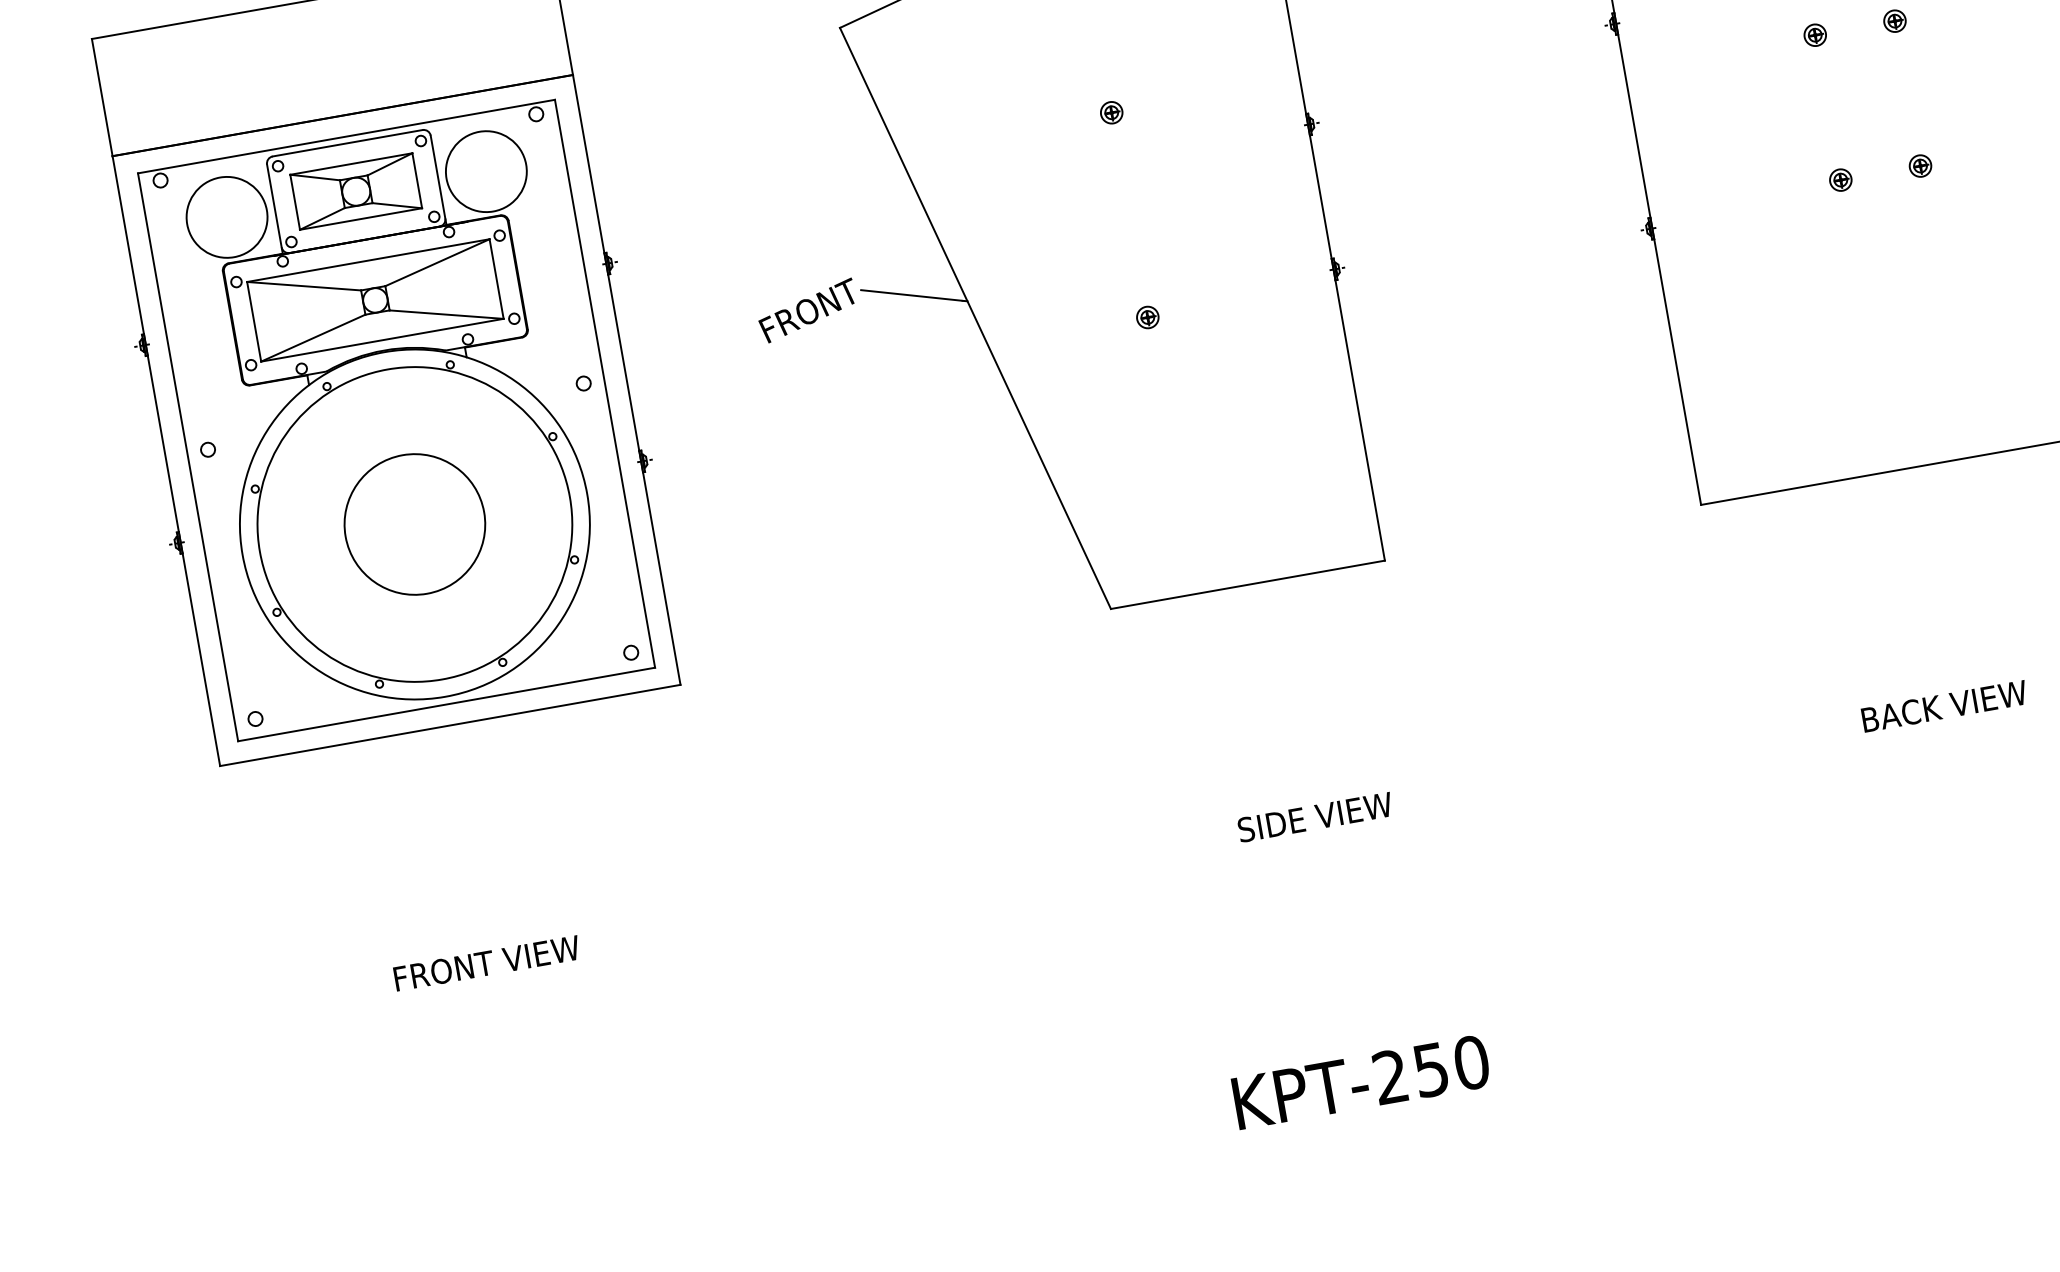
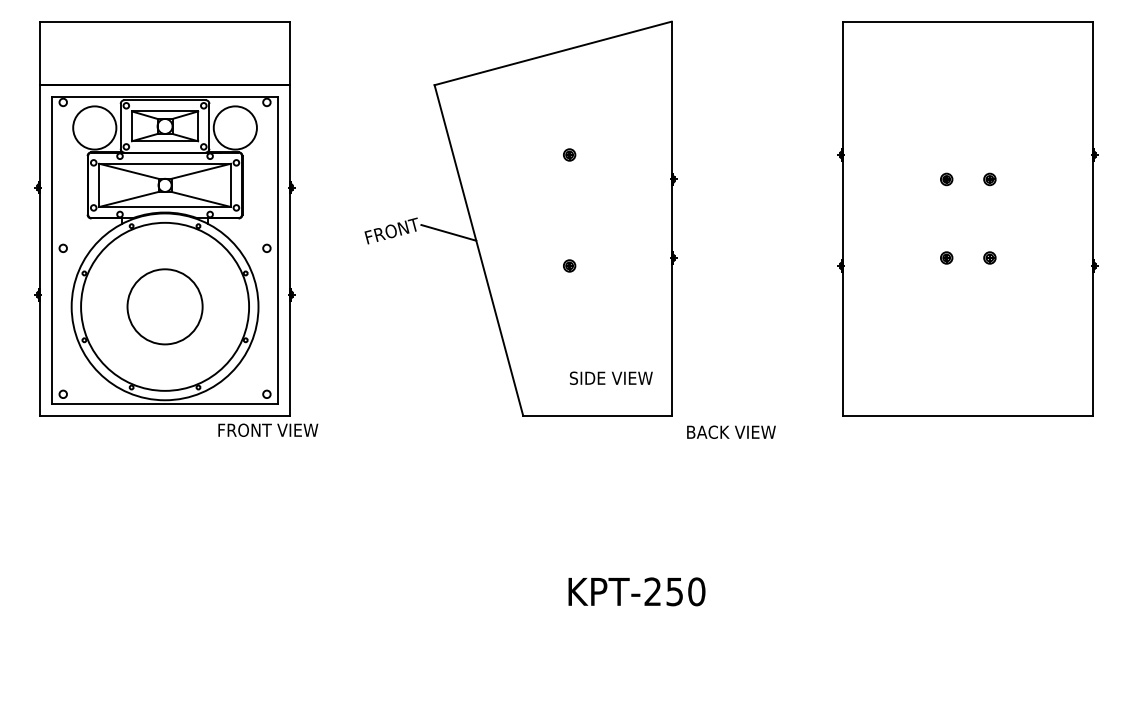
text: (1944, 704) -> (731, 431), moved
text: (1315, 815) -> (611, 377), moved
text: (487, 961) -> (268, 429), moved
text: (1360, 1081) -> (636, 591), moved

